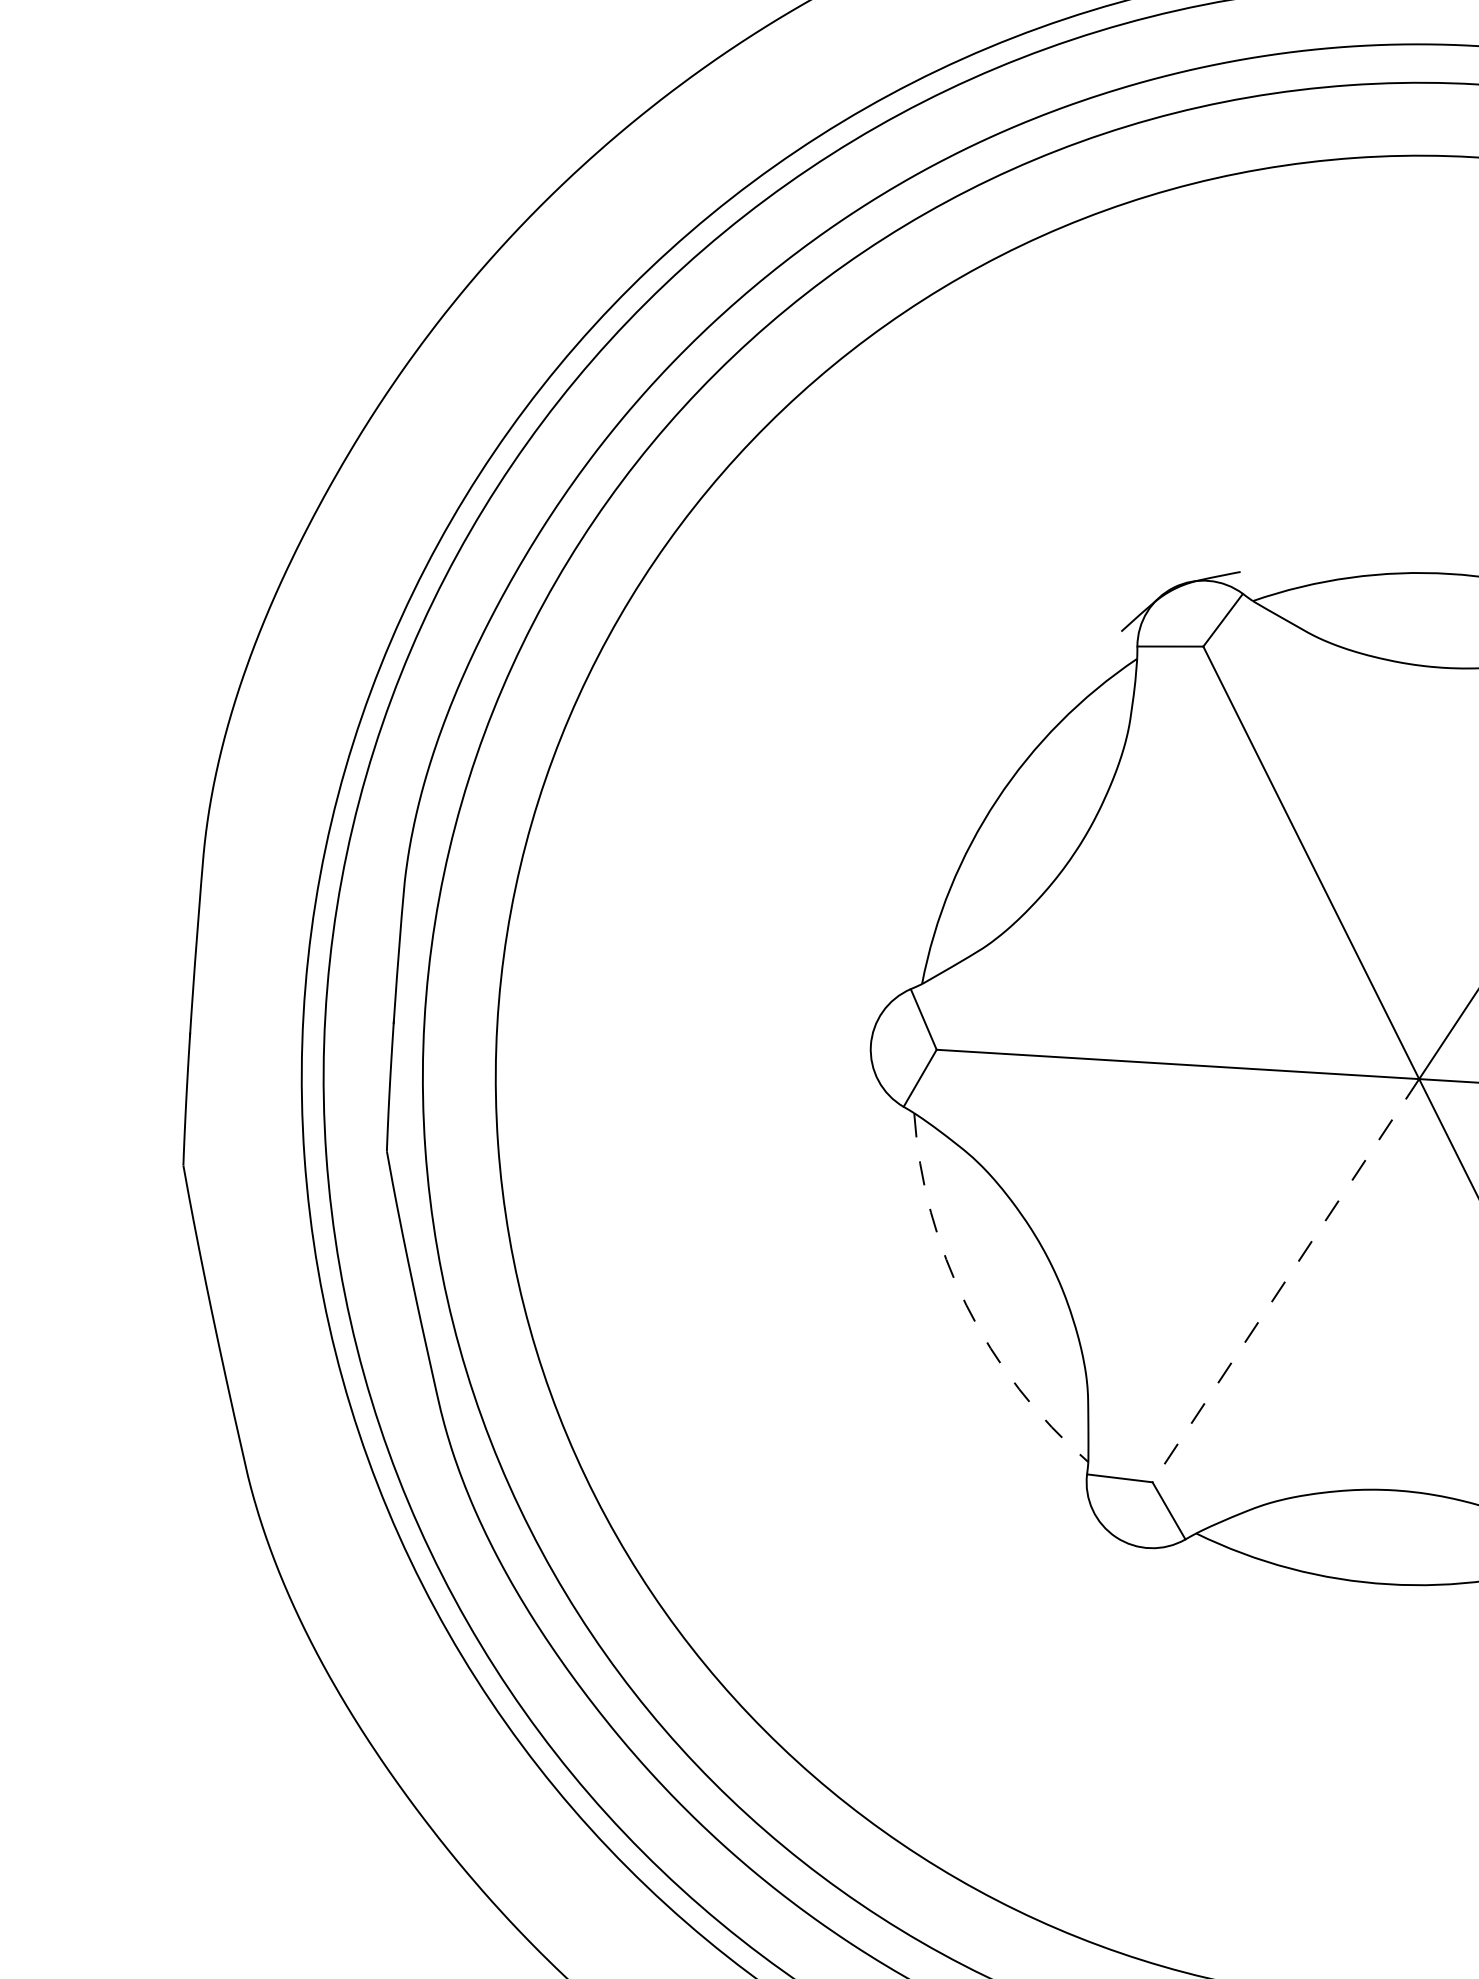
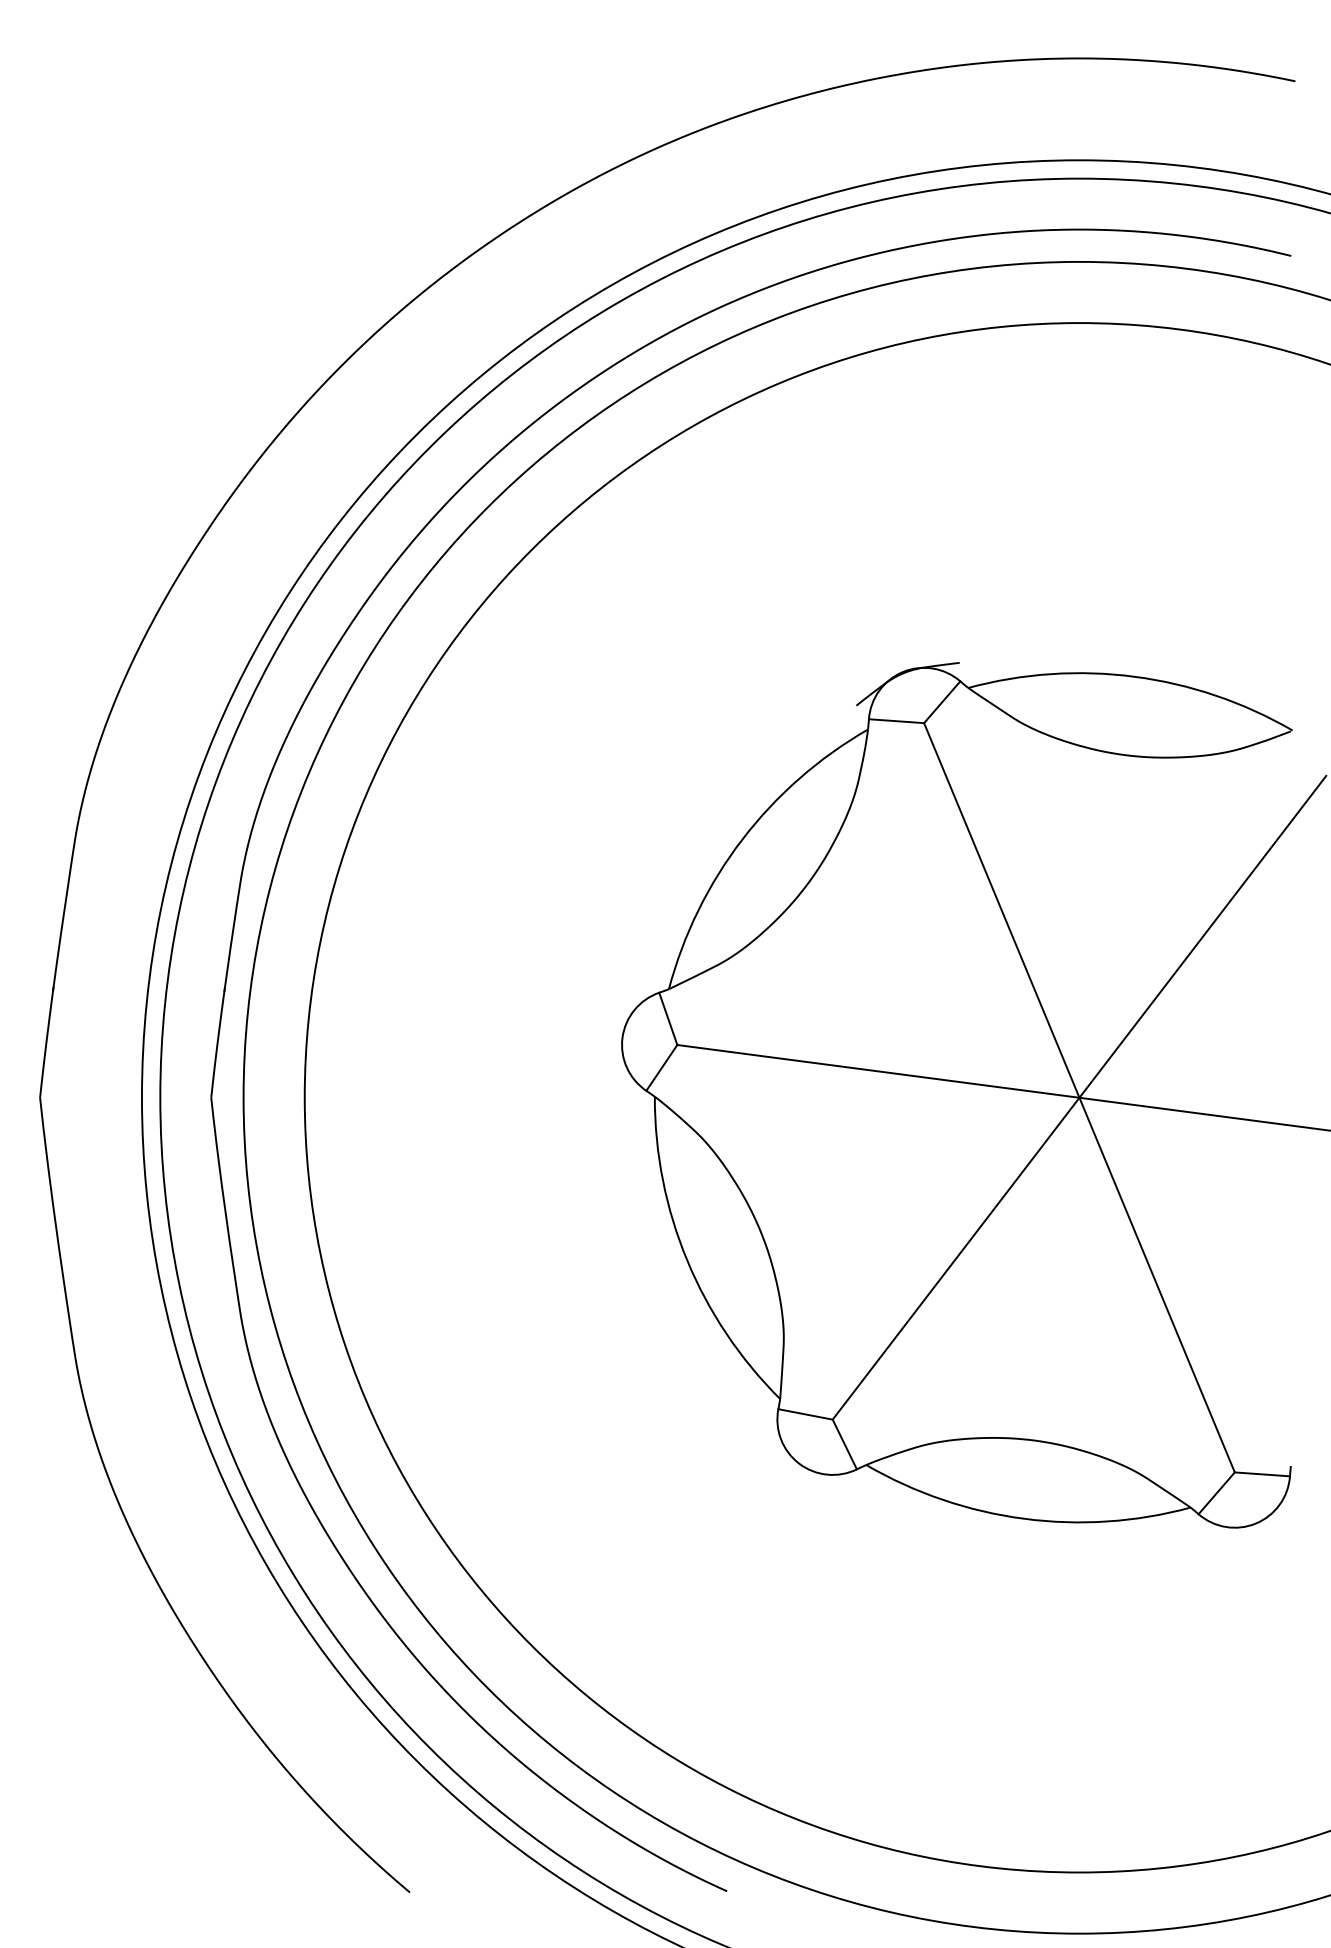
line: (1286, 1280) -> (956, 1258), dashed -> solid
arc: (966, 1305) -> (687, 1260), dashed -> solid

